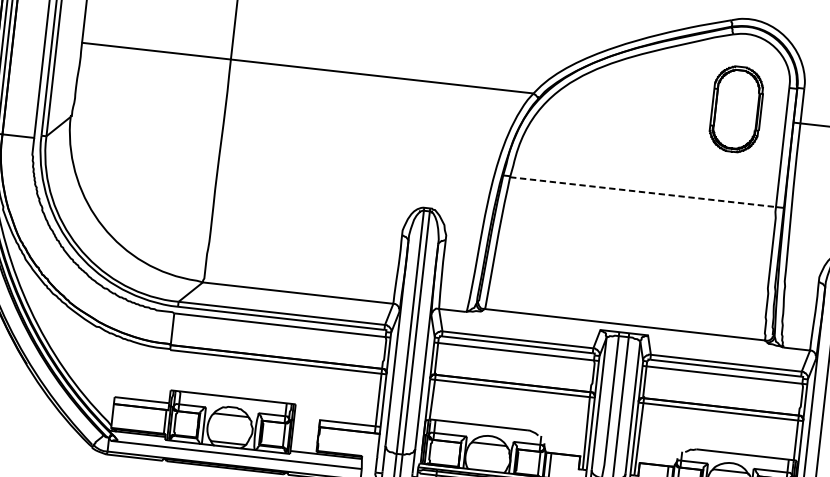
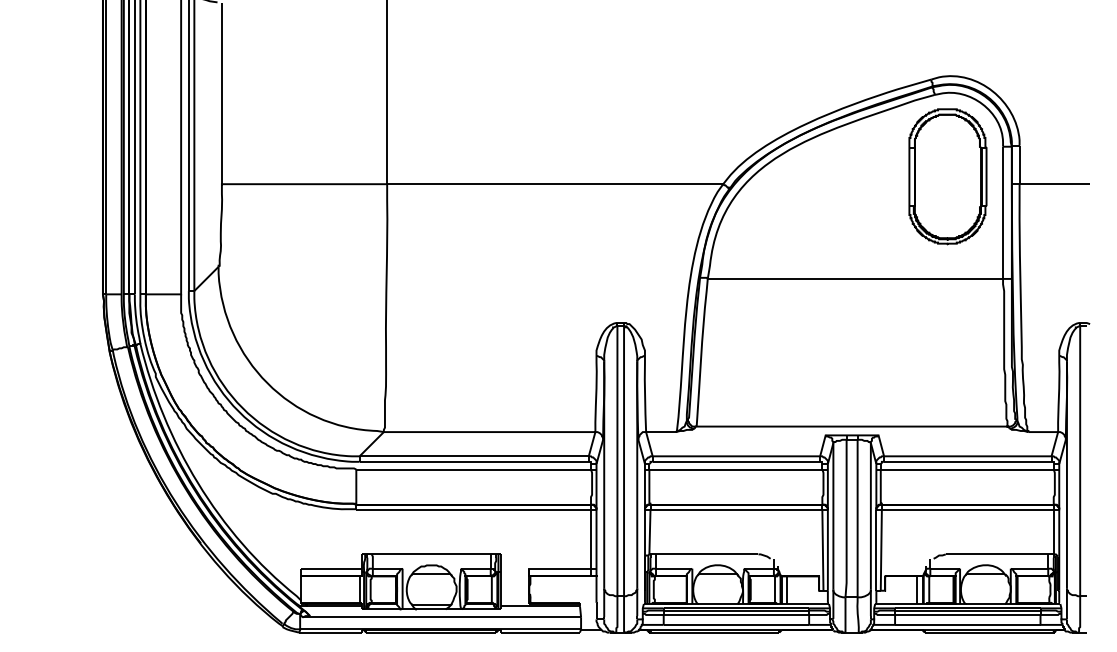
part: (736, 109) -> (947, 176), size x1.43
line: (643, 191) -> (855, 278), dashed -> solid

